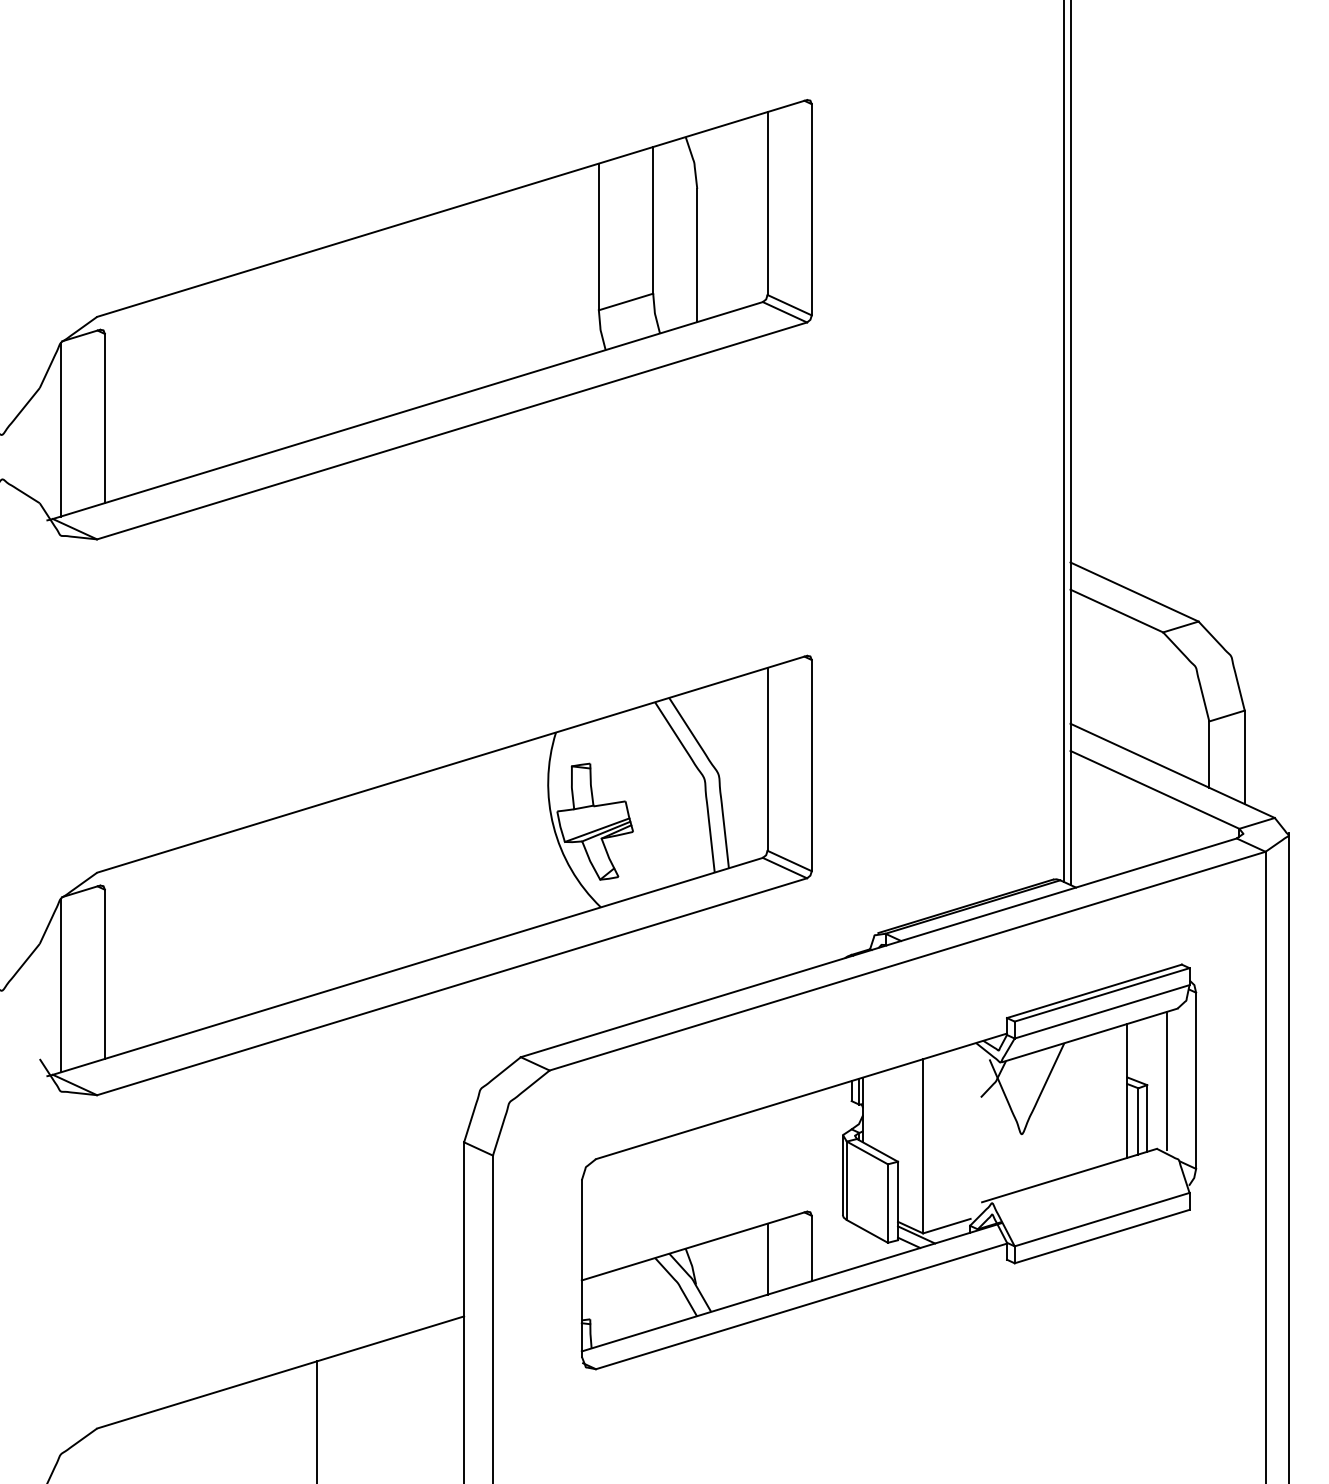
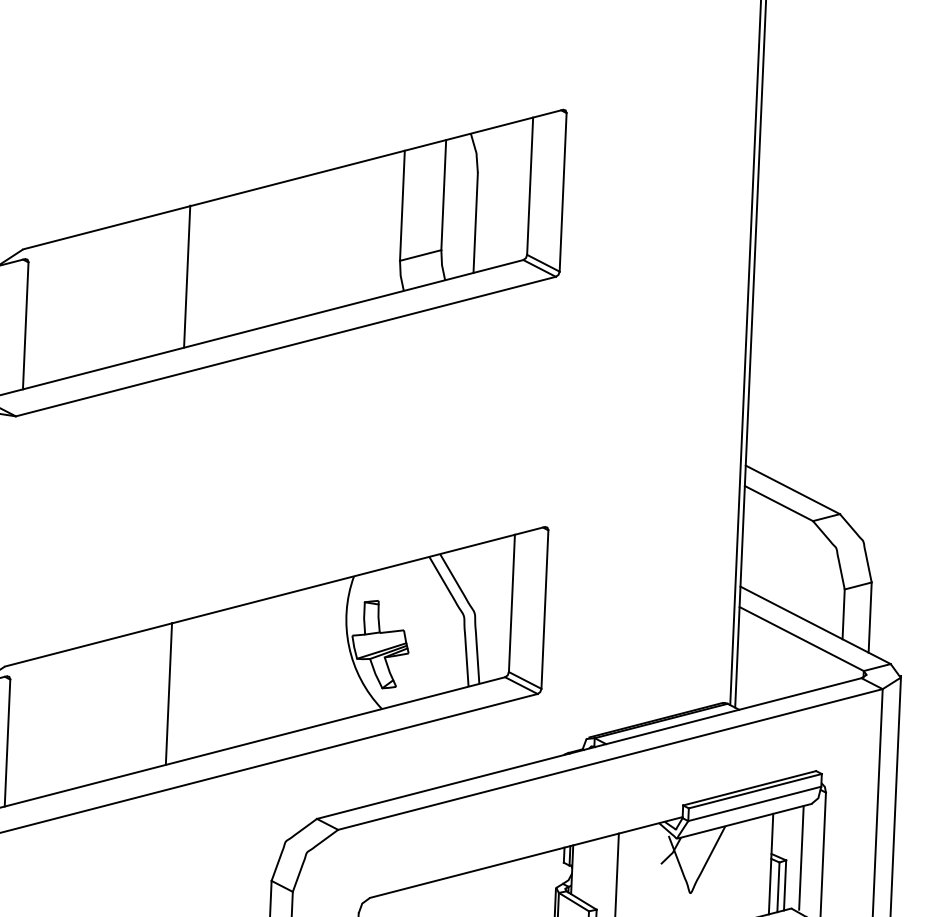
line: (316, 343) -> (186, 276), added
line: (316, 899) -> (168, 693), added

